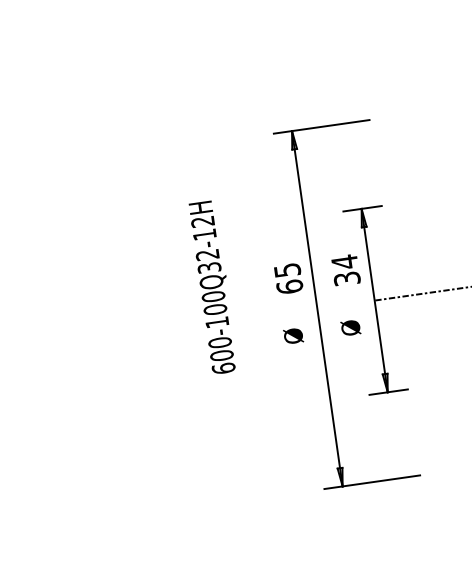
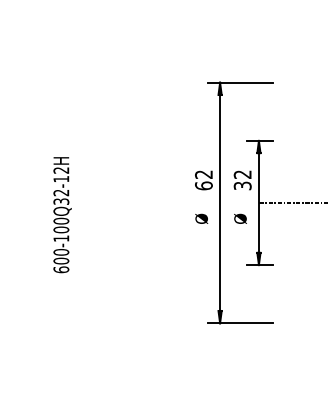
text: (344, 261) -> (242, 174), 34 -> 32
text: (286, 270) -> (203, 174), 65 -> 62
text: (214, 288) -> (62, 215), moved

